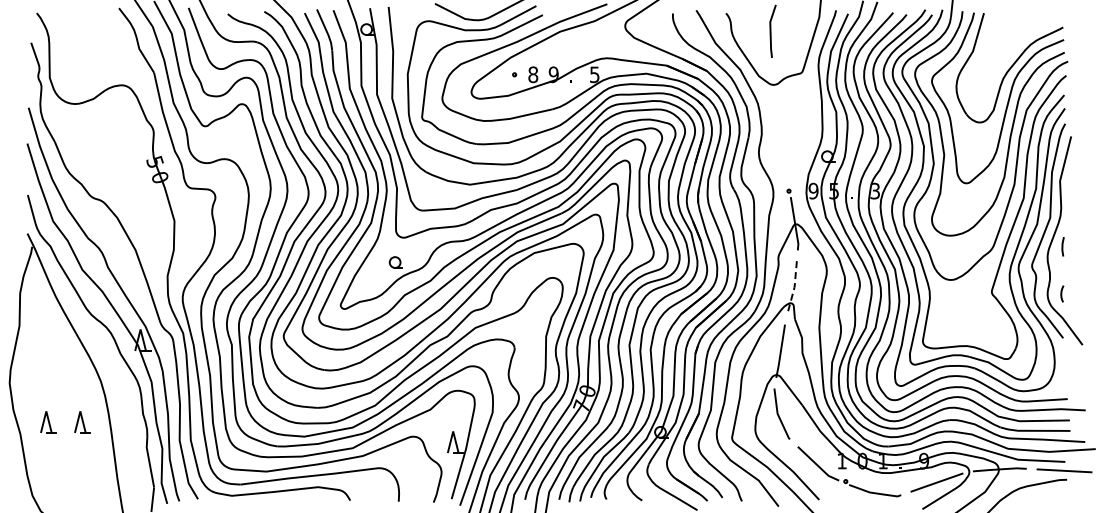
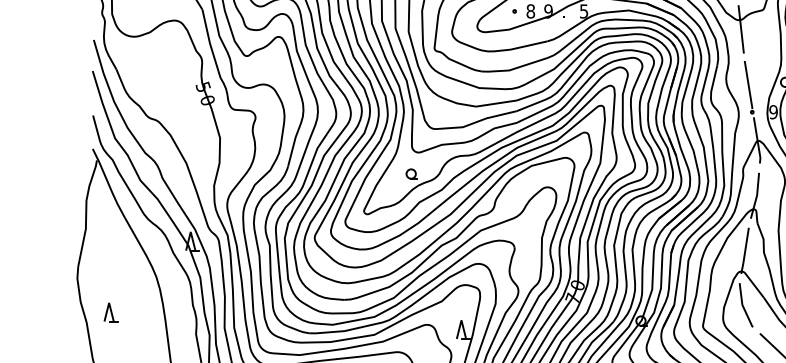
line: (776, 95) -> (741, 29), added
line: (784, 159) -> (748, 84), added
line: (794, 287) -> (757, 195), dashed -> solid
part: (82, 422) -> (140, 312), removed

